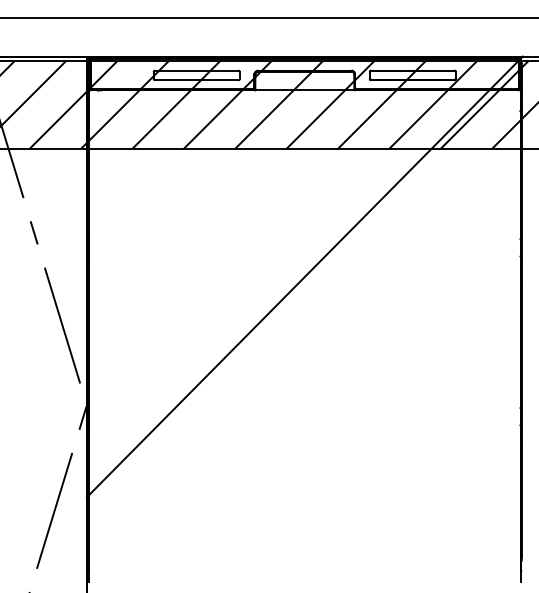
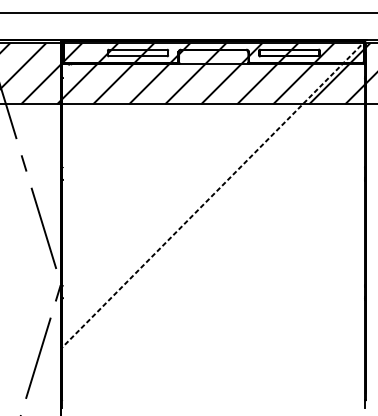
line: (304, 277) -> (213, 194), solid -> dashed

